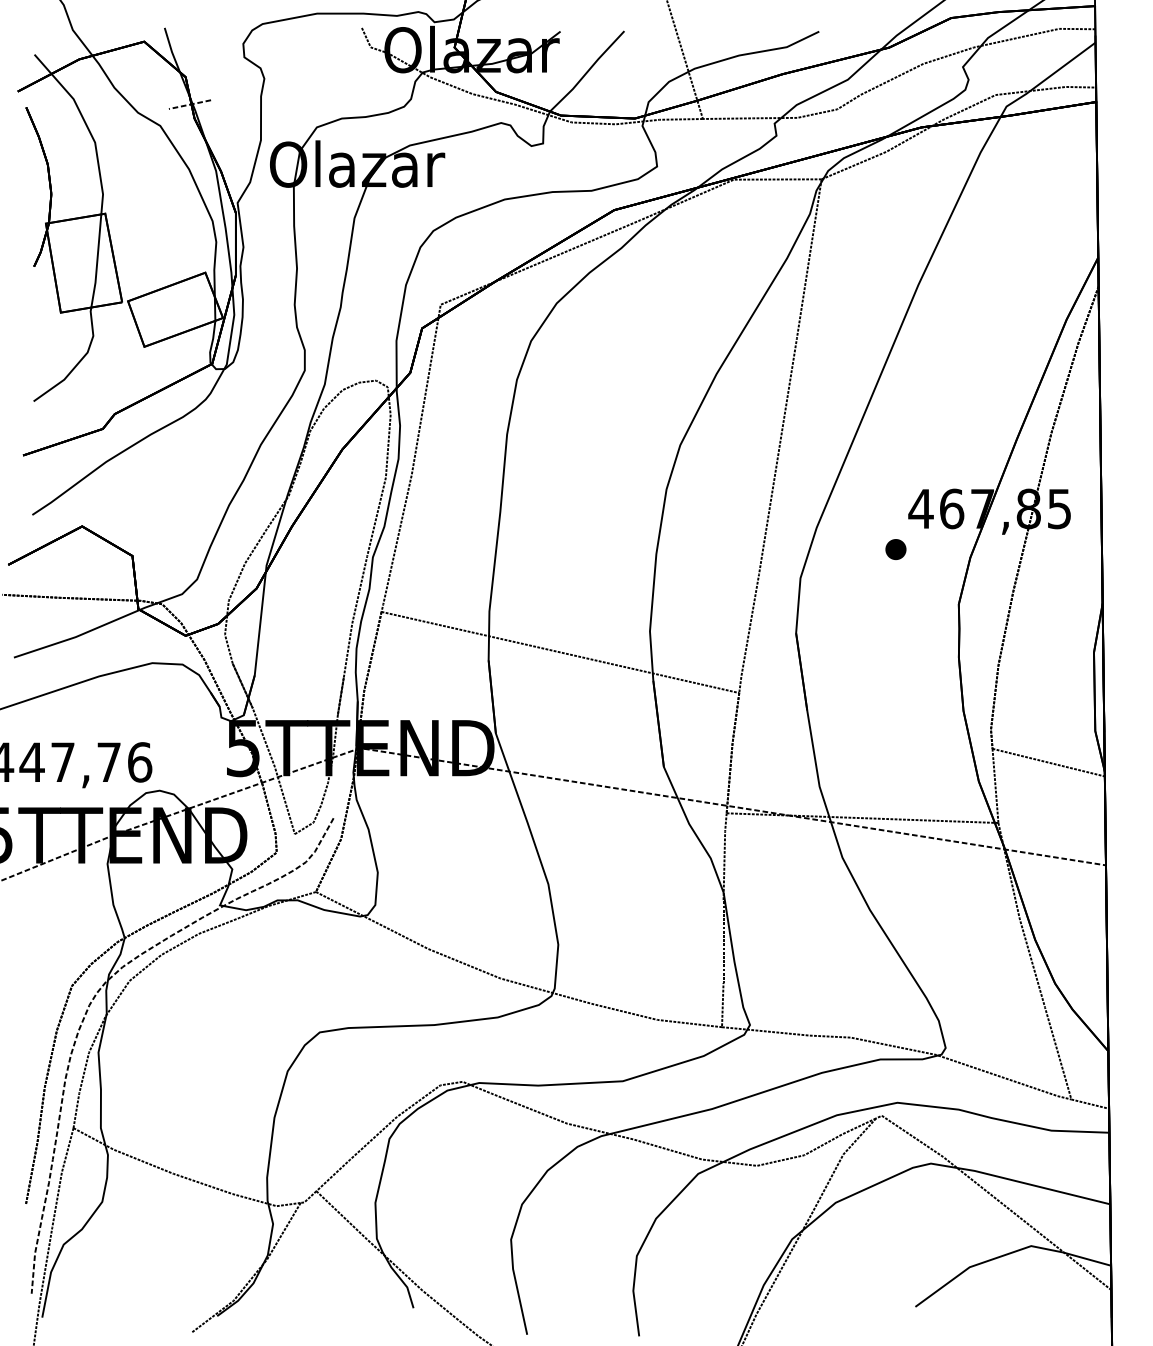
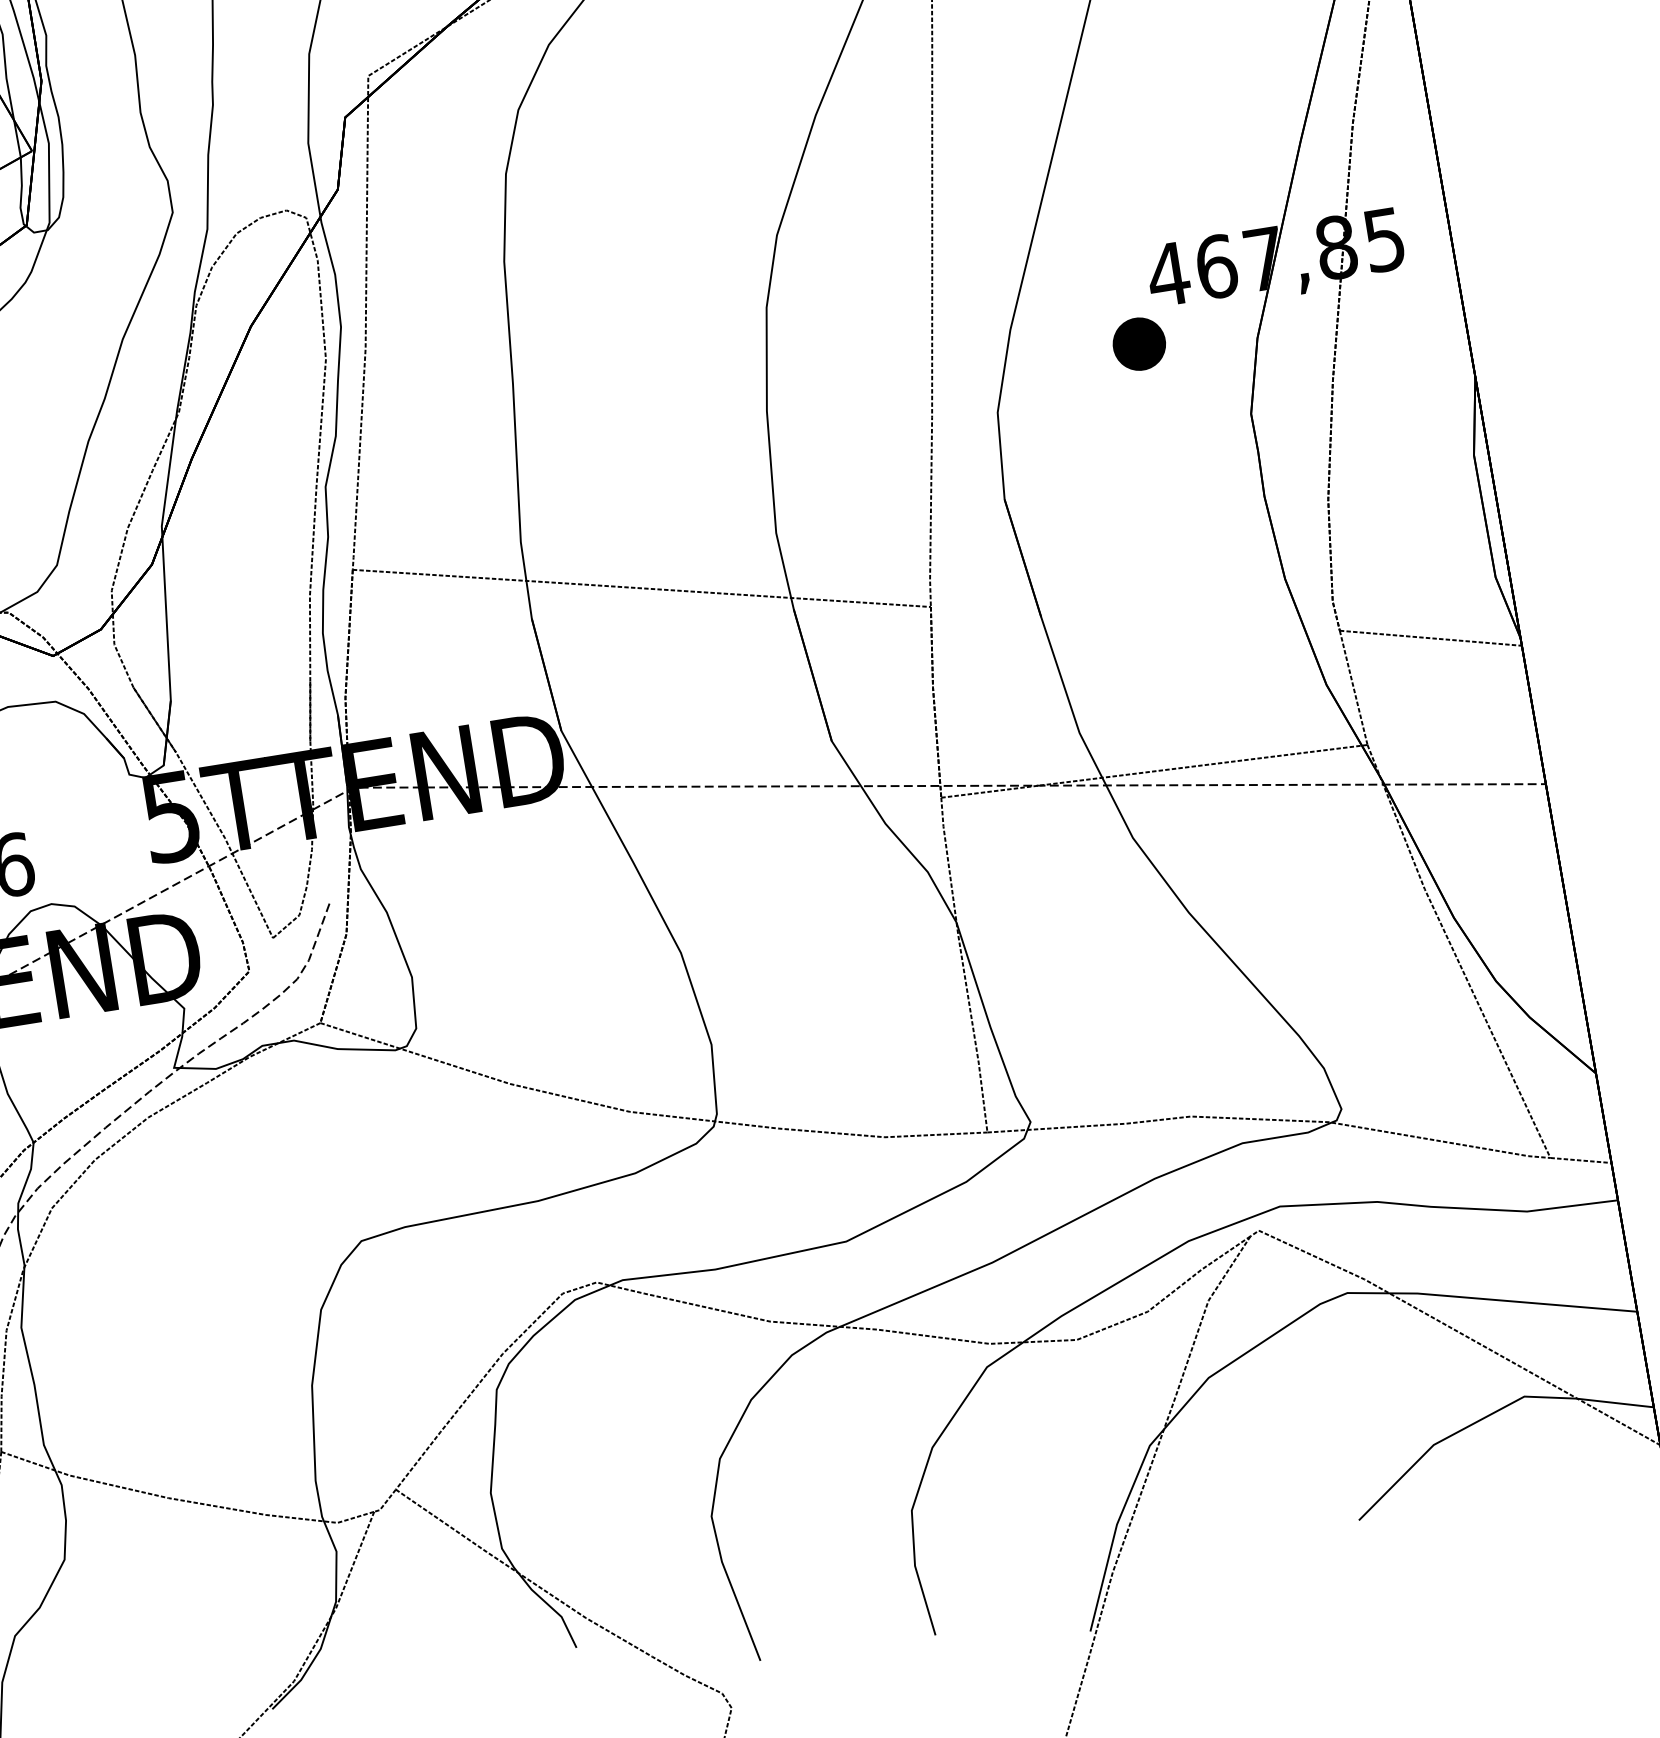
part: (895, 549) -> (1138, 344), size x1.6

